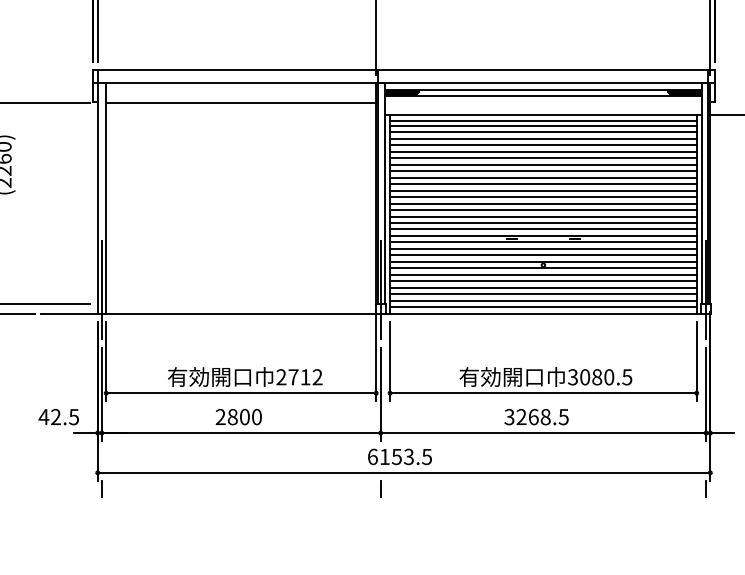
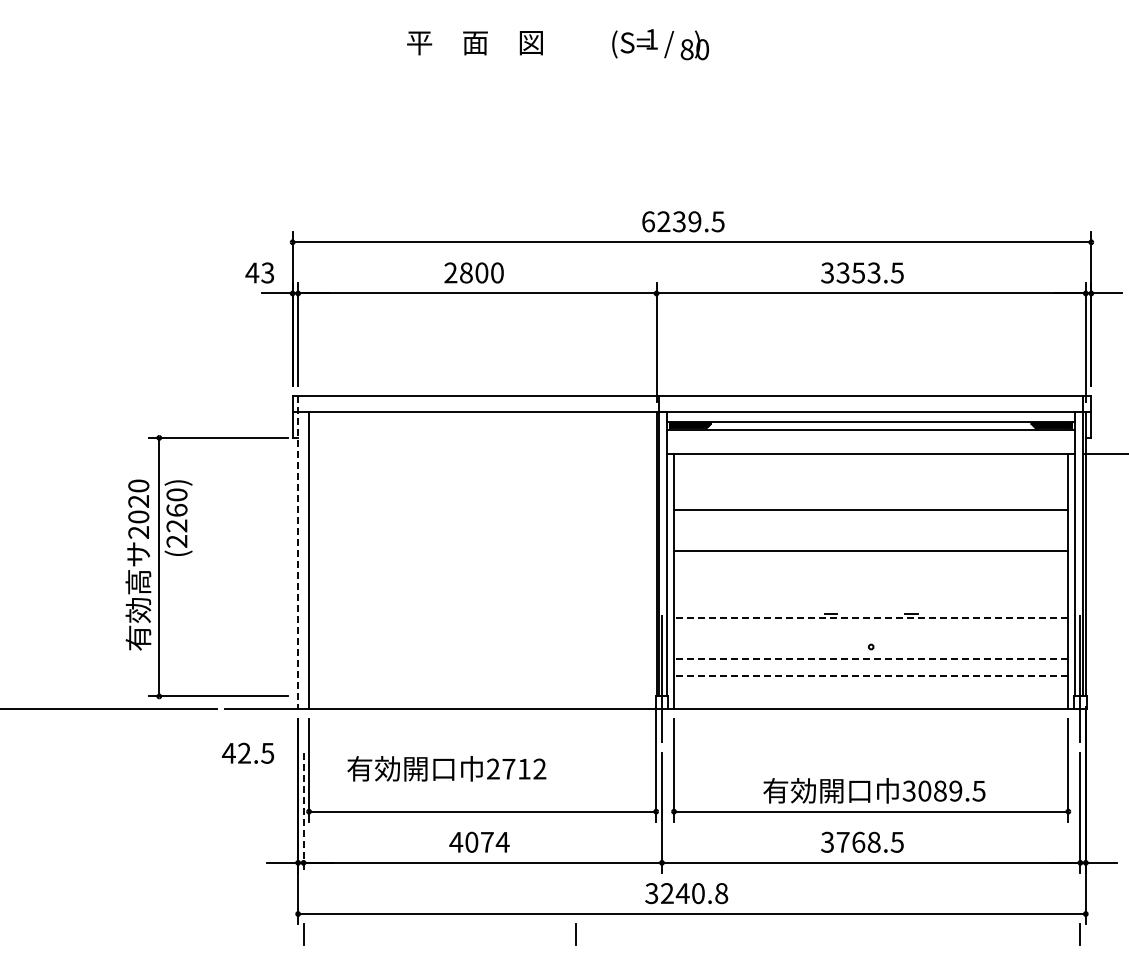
line: (241, 102) -> (482, 437), removed
line: (543, 120) -> (871, 460), removed
line: (543, 125) -> (871, 467), removed
line: (543, 132) -> (871, 476), removed
line: (543, 138) -> (871, 484), removed
line: (543, 145) -> (871, 492), removed
line: (543, 152) -> (871, 501), removed
line: (543, 164) -> (871, 517), removed
line: (543, 171) -> (871, 526), removed
line: (543, 177) -> (871, 534), removed
line: (543, 183) -> (871, 542), removed
line: (98, 191) -> (298, 552), solid -> dashed
line: (543, 197) -> (871, 559), removed
line: (543, 203) -> (871, 567), removed
line: (543, 210) -> (871, 576), removed
line: (543, 216) -> (871, 584), removed
line: (543, 222) -> (871, 592), removed
line: (543, 229) -> (871, 601), removed
line: (543, 236) -> (871, 609), removed
line: (542, 242) -> (870, 617), solid -> dashed
line: (543, 249) -> (871, 626), removed
line: (543, 255) -> (871, 634), removed
line: (543, 261) -> (871, 642), removed
line: (543, 268) -> (871, 651), removed
line: (542, 274) -> (870, 659), solid -> dashed
line: (543, 281) -> (871, 667), removed
line: (542, 287) -> (870, 675), solid -> dashed
line: (101, 288) -> (303, 676), removed
line: (543, 294) -> (871, 684), removed
line: (543, 300) -> (871, 692), removed
line: (543, 306) -> (871, 700), removed
text: (245, 376) -> (446, 768), moved
text: (608, 376) -> (955, 790), 3080.5 -> 3089.5
line: (101, 394) -> (303, 813), solid -> dashed
text: (59, 416) -> (248, 752), moved
text: (238, 416) -> (479, 841), 2800 -> 4074
text: (521, 416) -> (842, 841), 3268.5 -> 3768.5
text: (399, 456) -> (686, 893), 6153.5 -> 3240.8
line: (380, 488) -> (575, 934), moved

